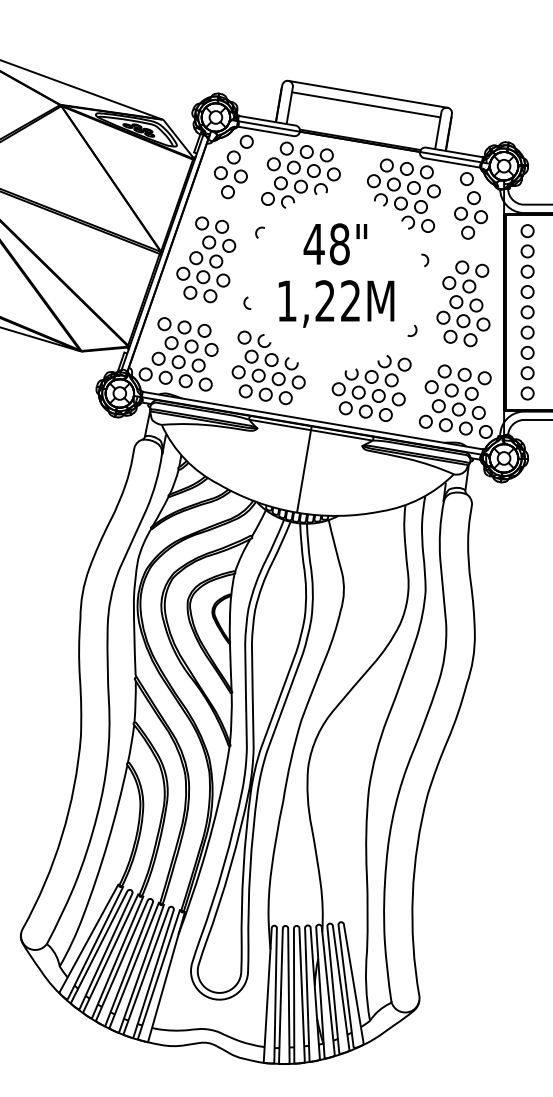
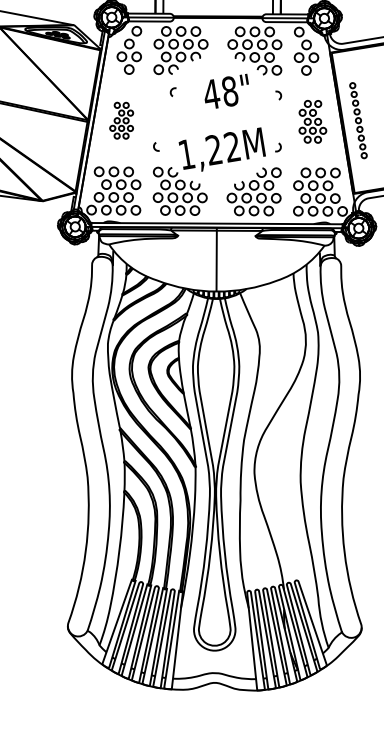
arc: (258, 230) -> (172, 90), moved
text: (335, 244) -> (226, 92), moved
part: (206, 259) -> (121, 120), size x0.6
text: (336, 303) -> (222, 150), moved
part: (463, 303) -> (311, 121), size x0.7
part: (527, 312) -> (358, 120), size x0.6

